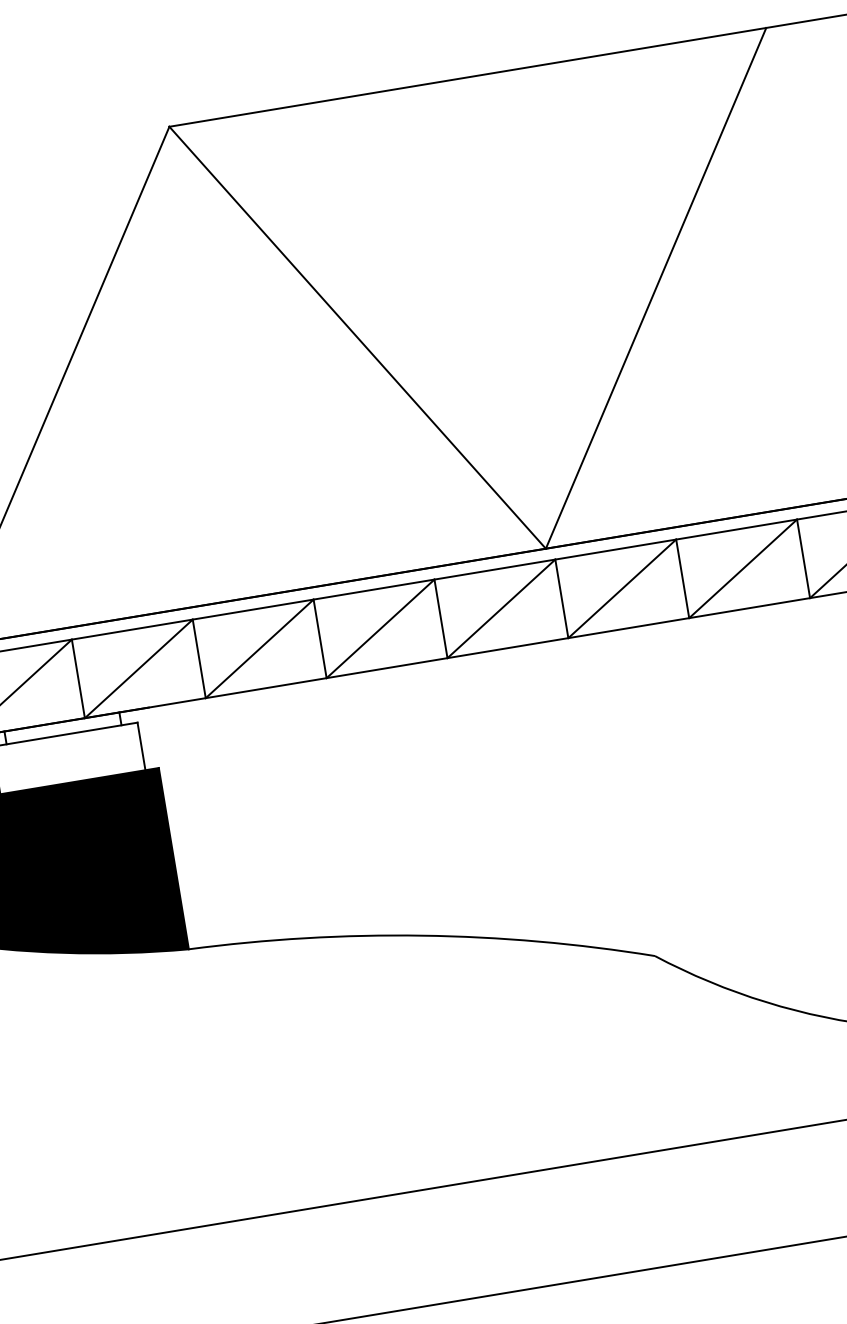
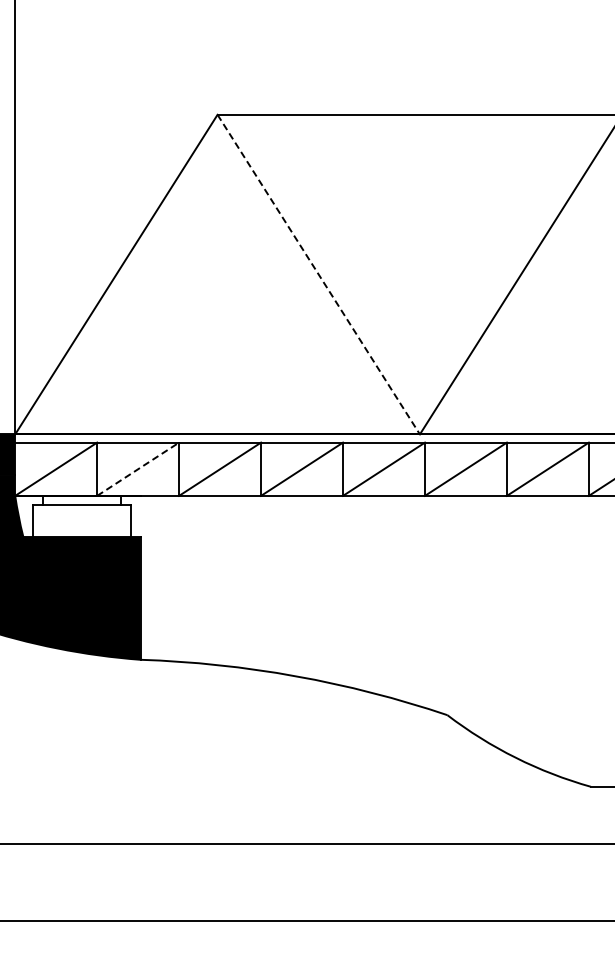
line: (358, 338) -> (319, 275), solid -> dashed
line: (139, 669) -> (138, 469), solid -> dashed

